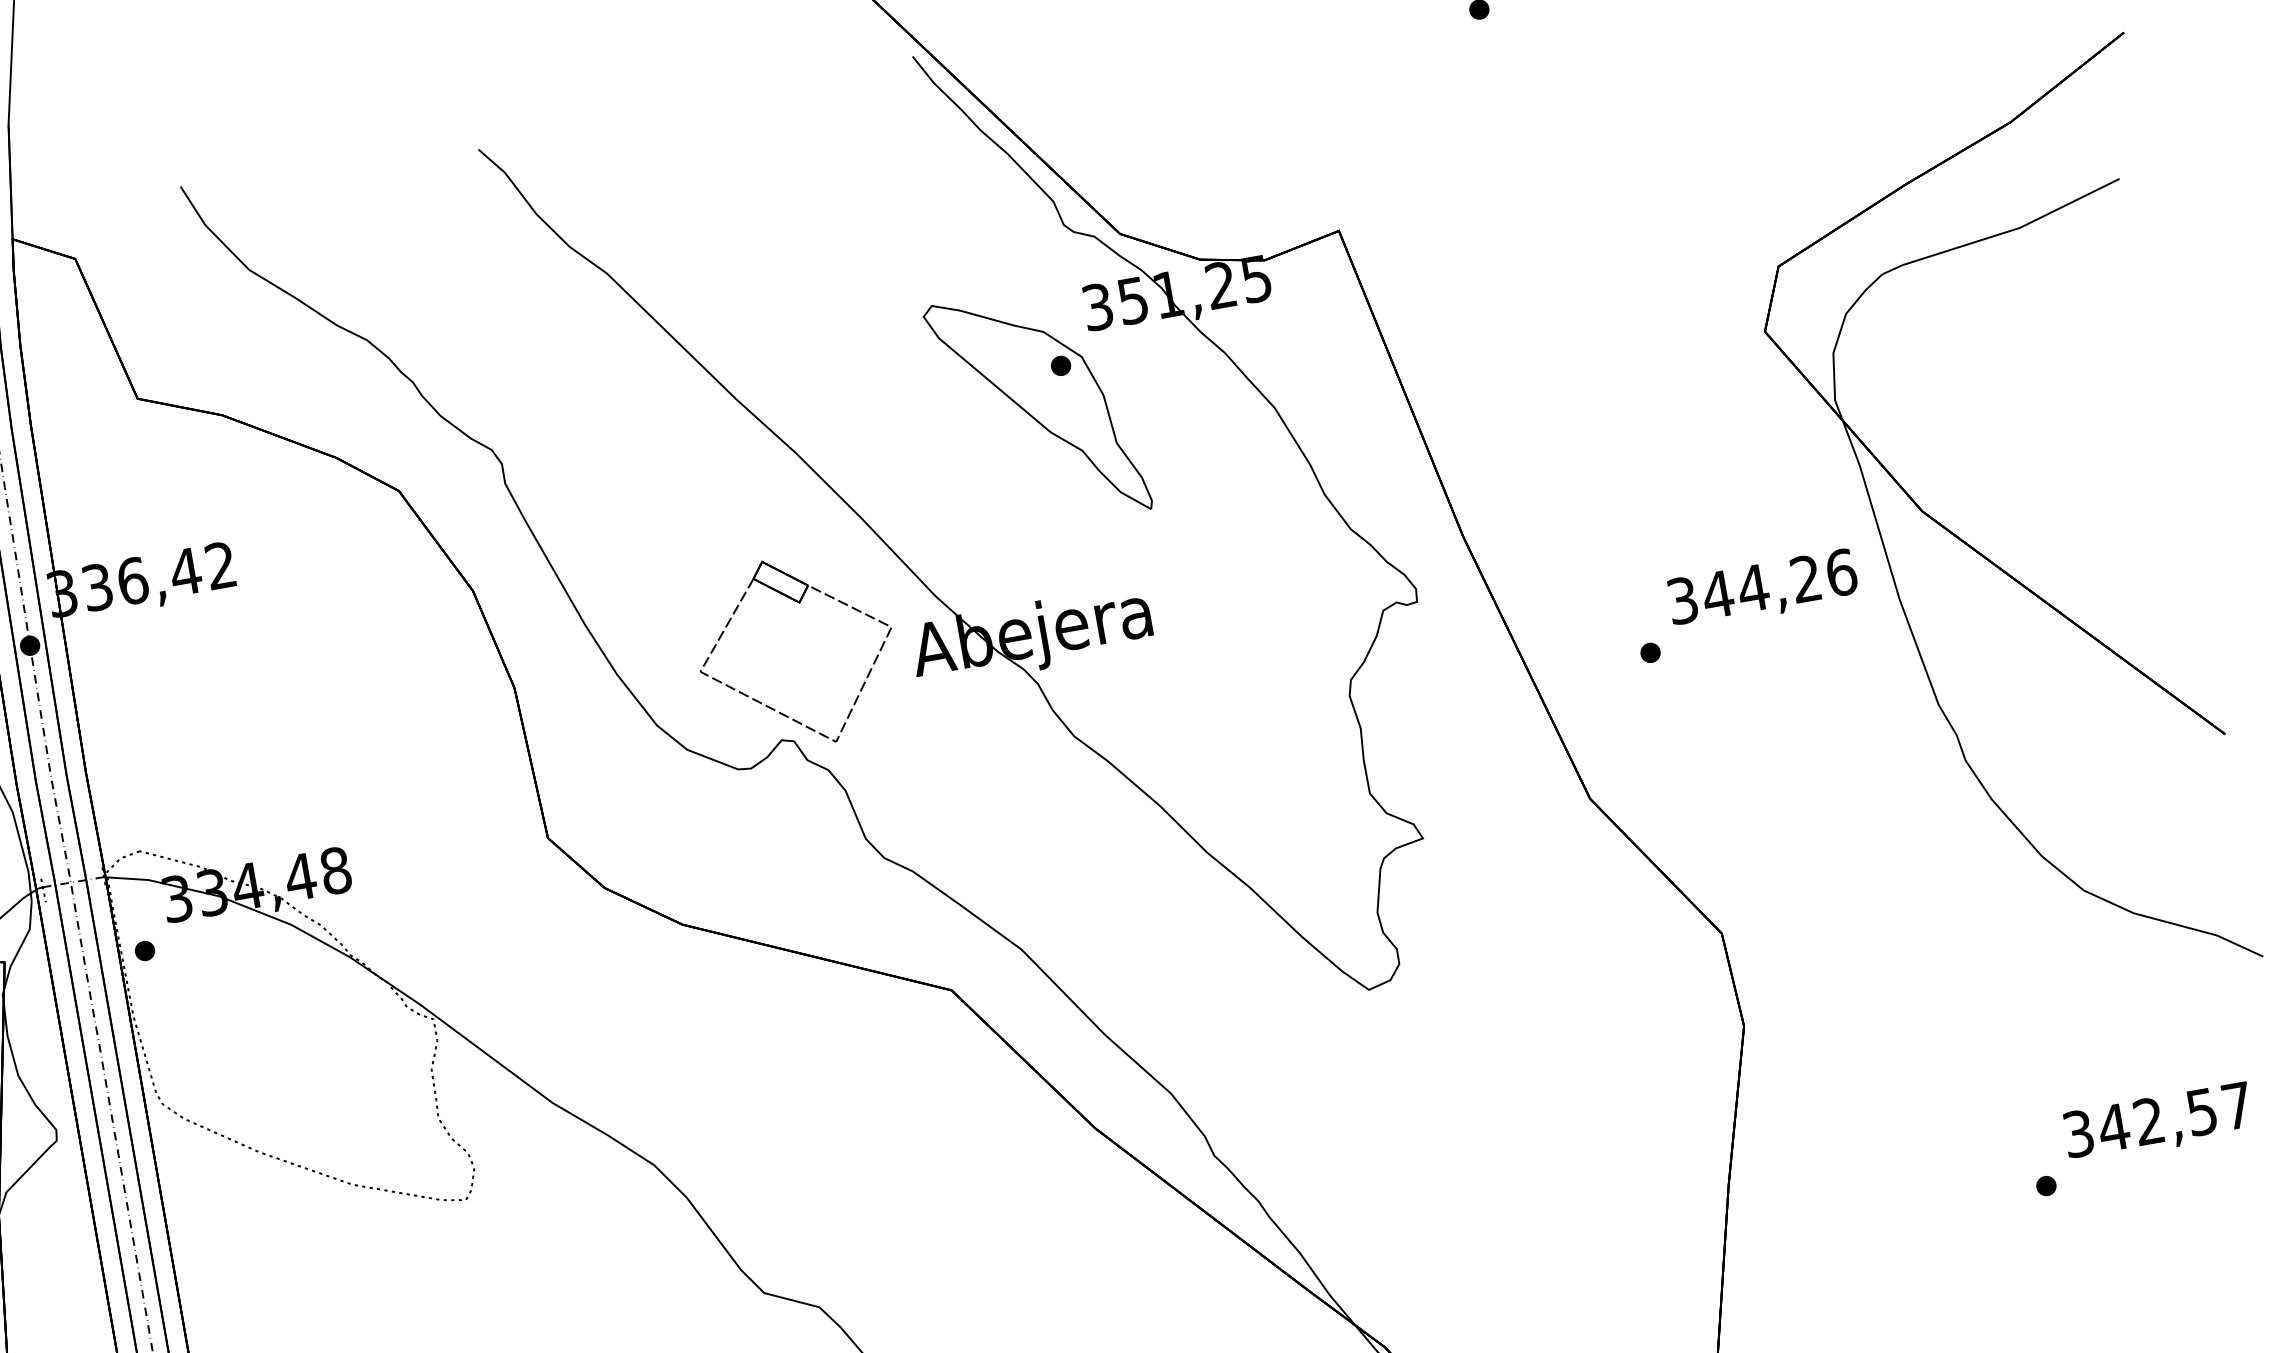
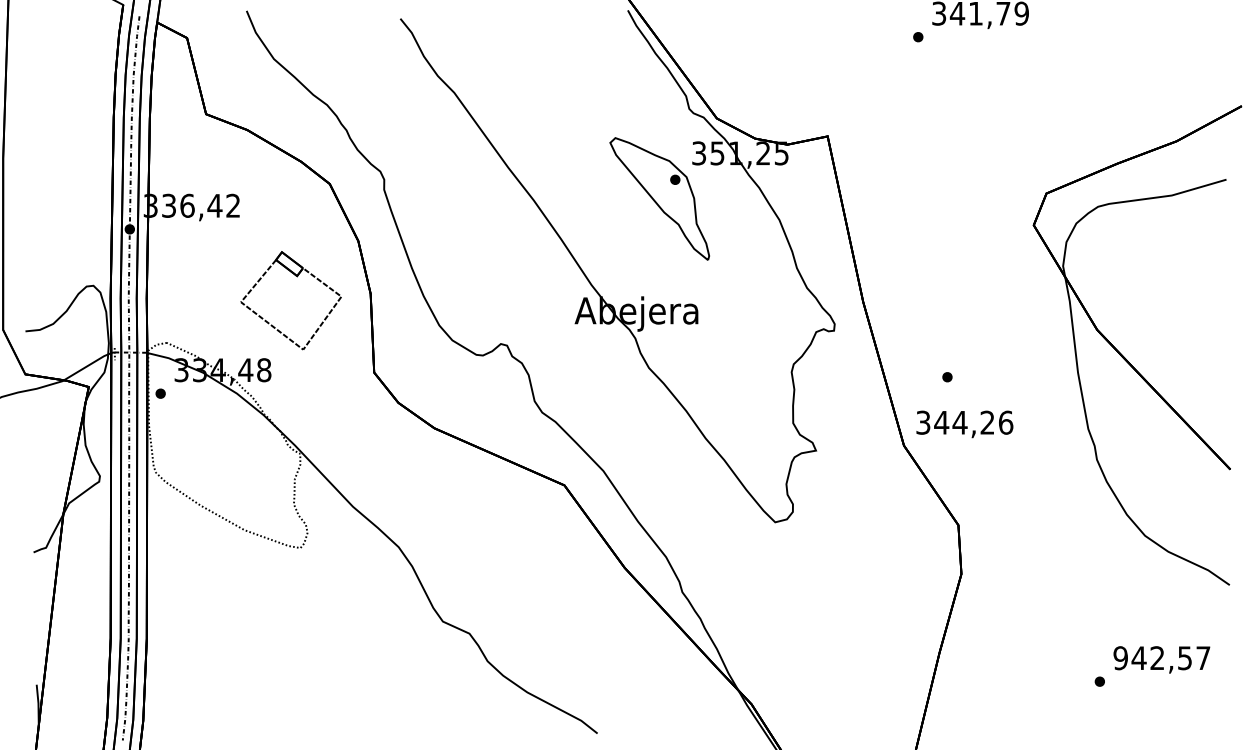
text: (1762, 590) -> (964, 424), moved
part: (800, 605) -> (297, 277), moved
text: (2078, 1134) -> (1120, 658), 342,57 -> 942,57

